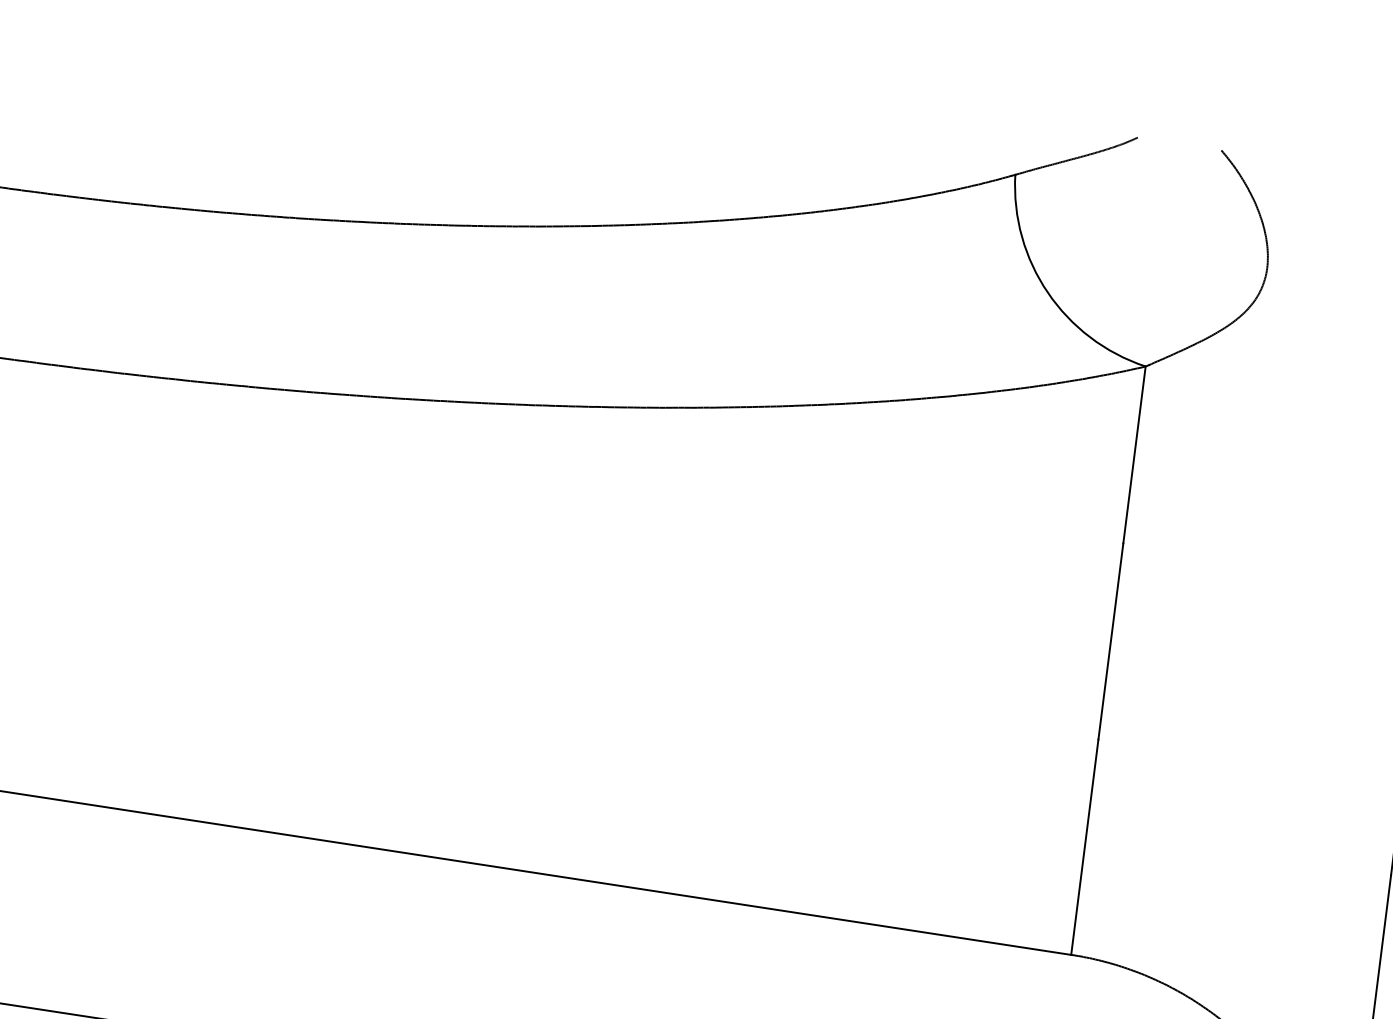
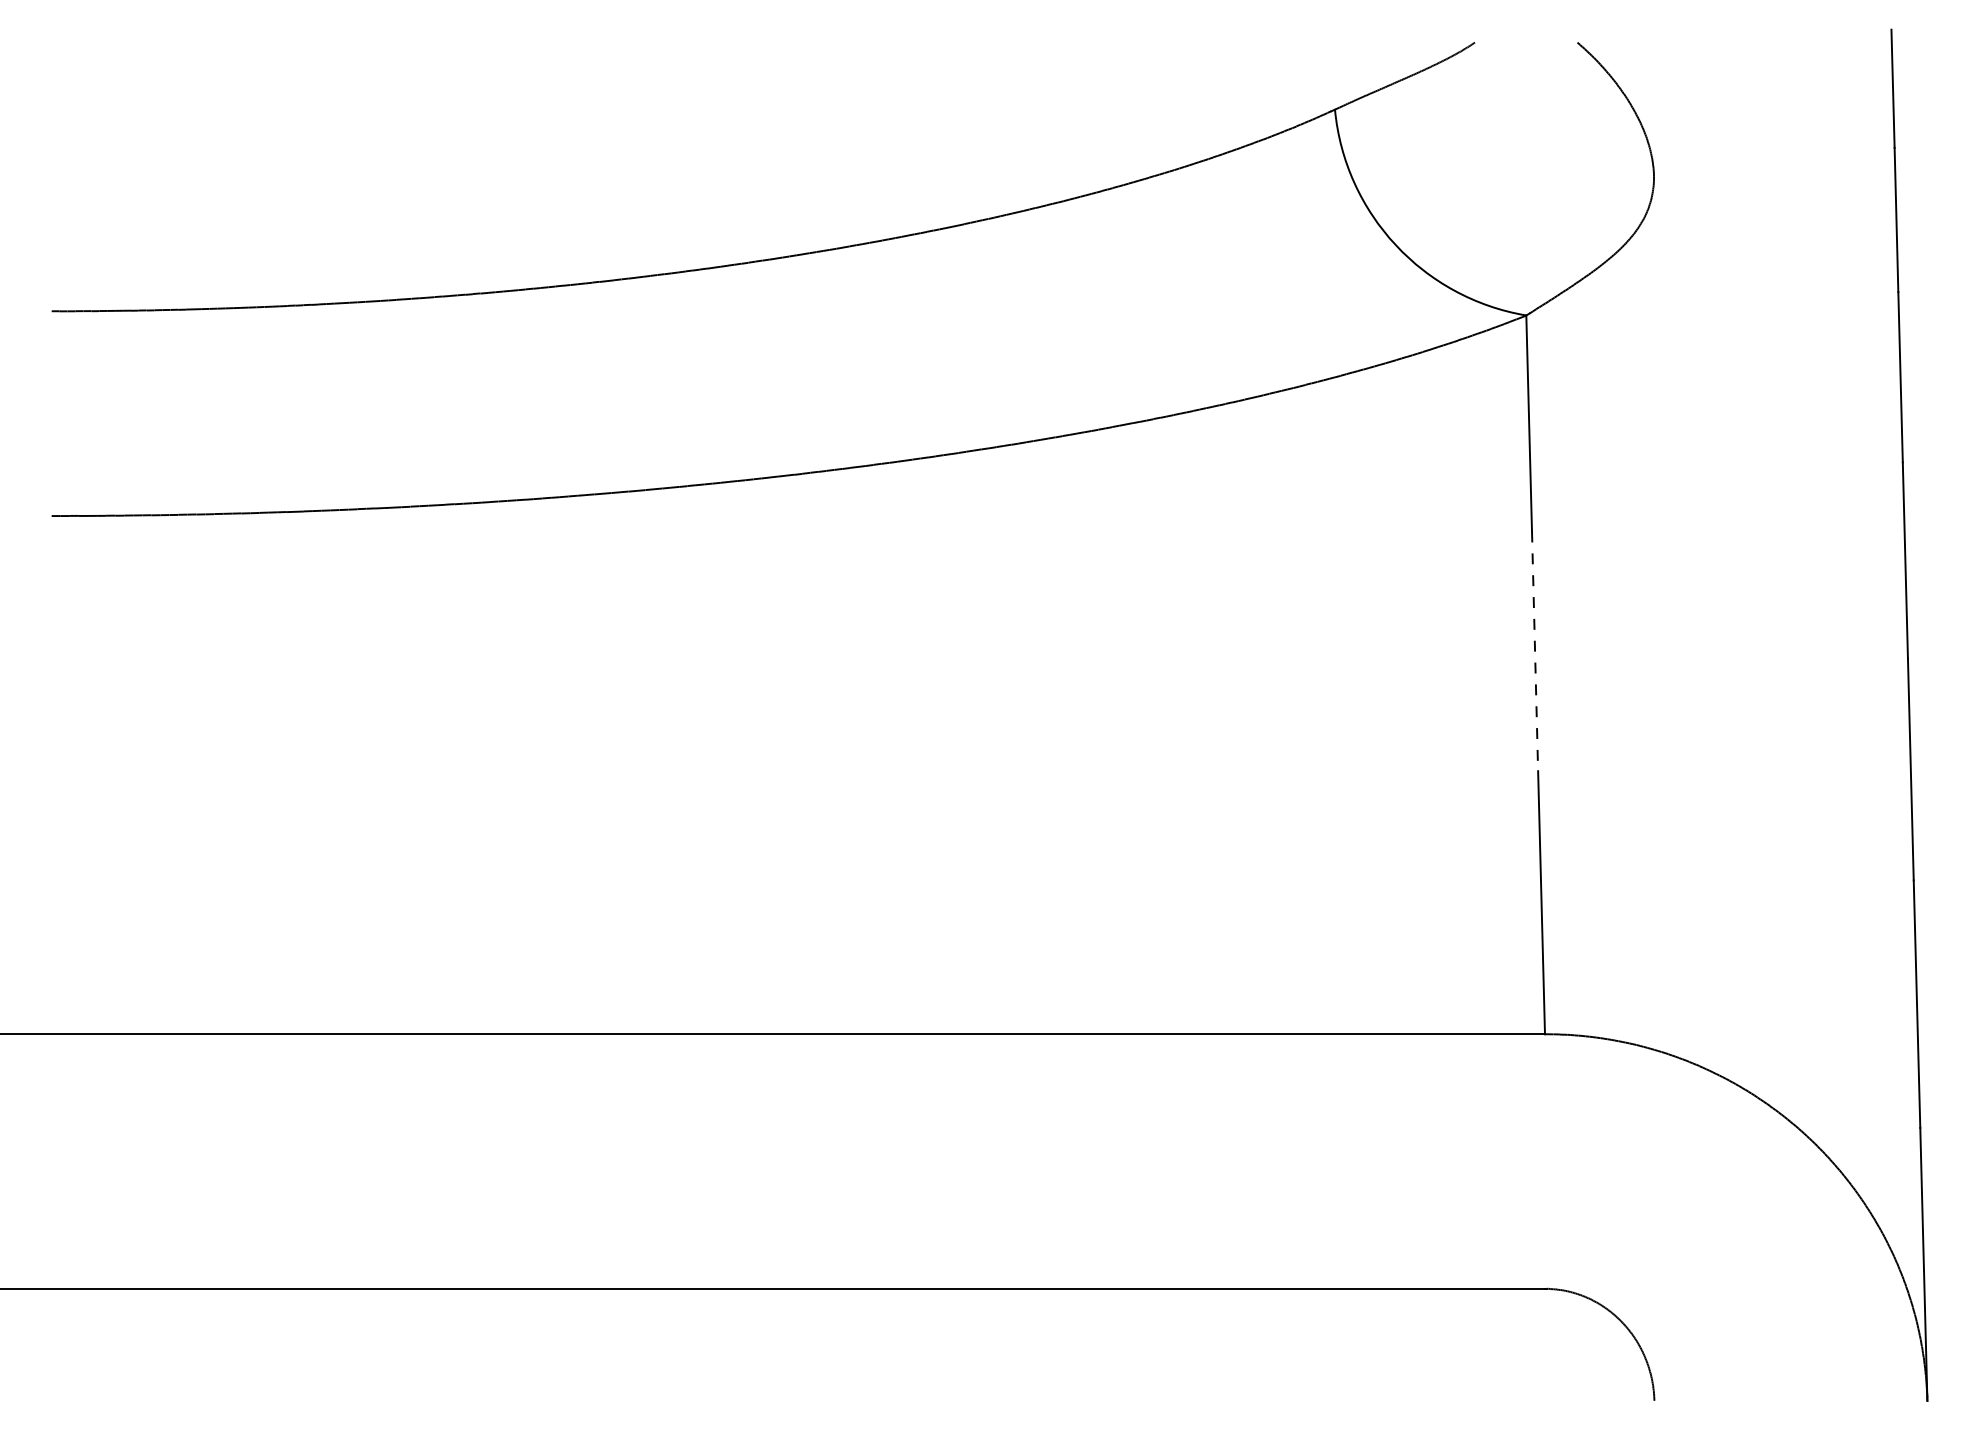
line: (1111, 641) -> (1535, 651), solid -> dashed

